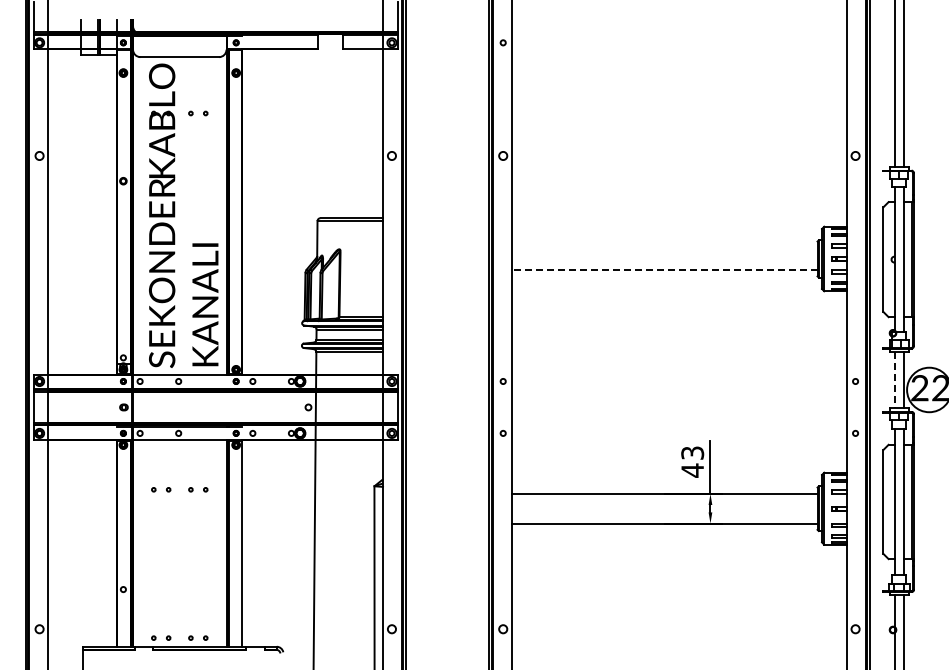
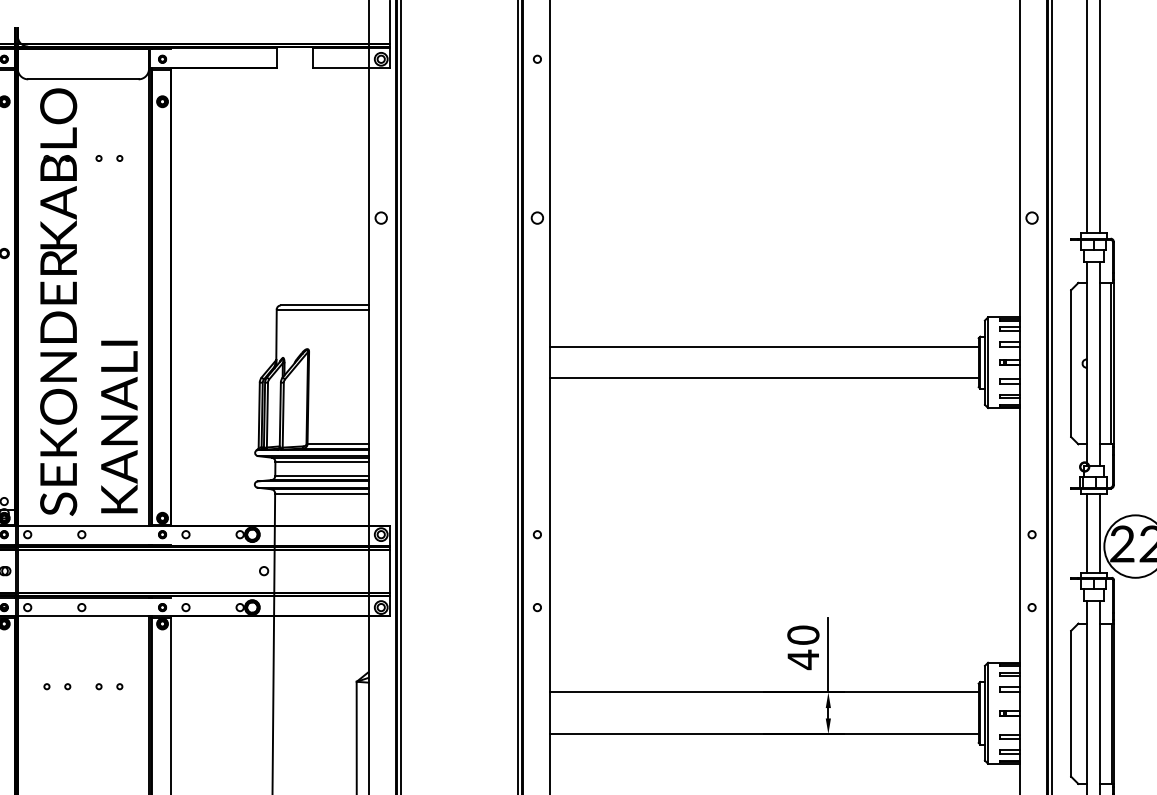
line: (664, 247) -> (763, 346), added
line: (664, 270) -> (763, 378), dashed -> solid
line: (894, 380) -> (1086, 533), dashed -> solid
text: (692, 452) -> (803, 634), 43 -> 40

